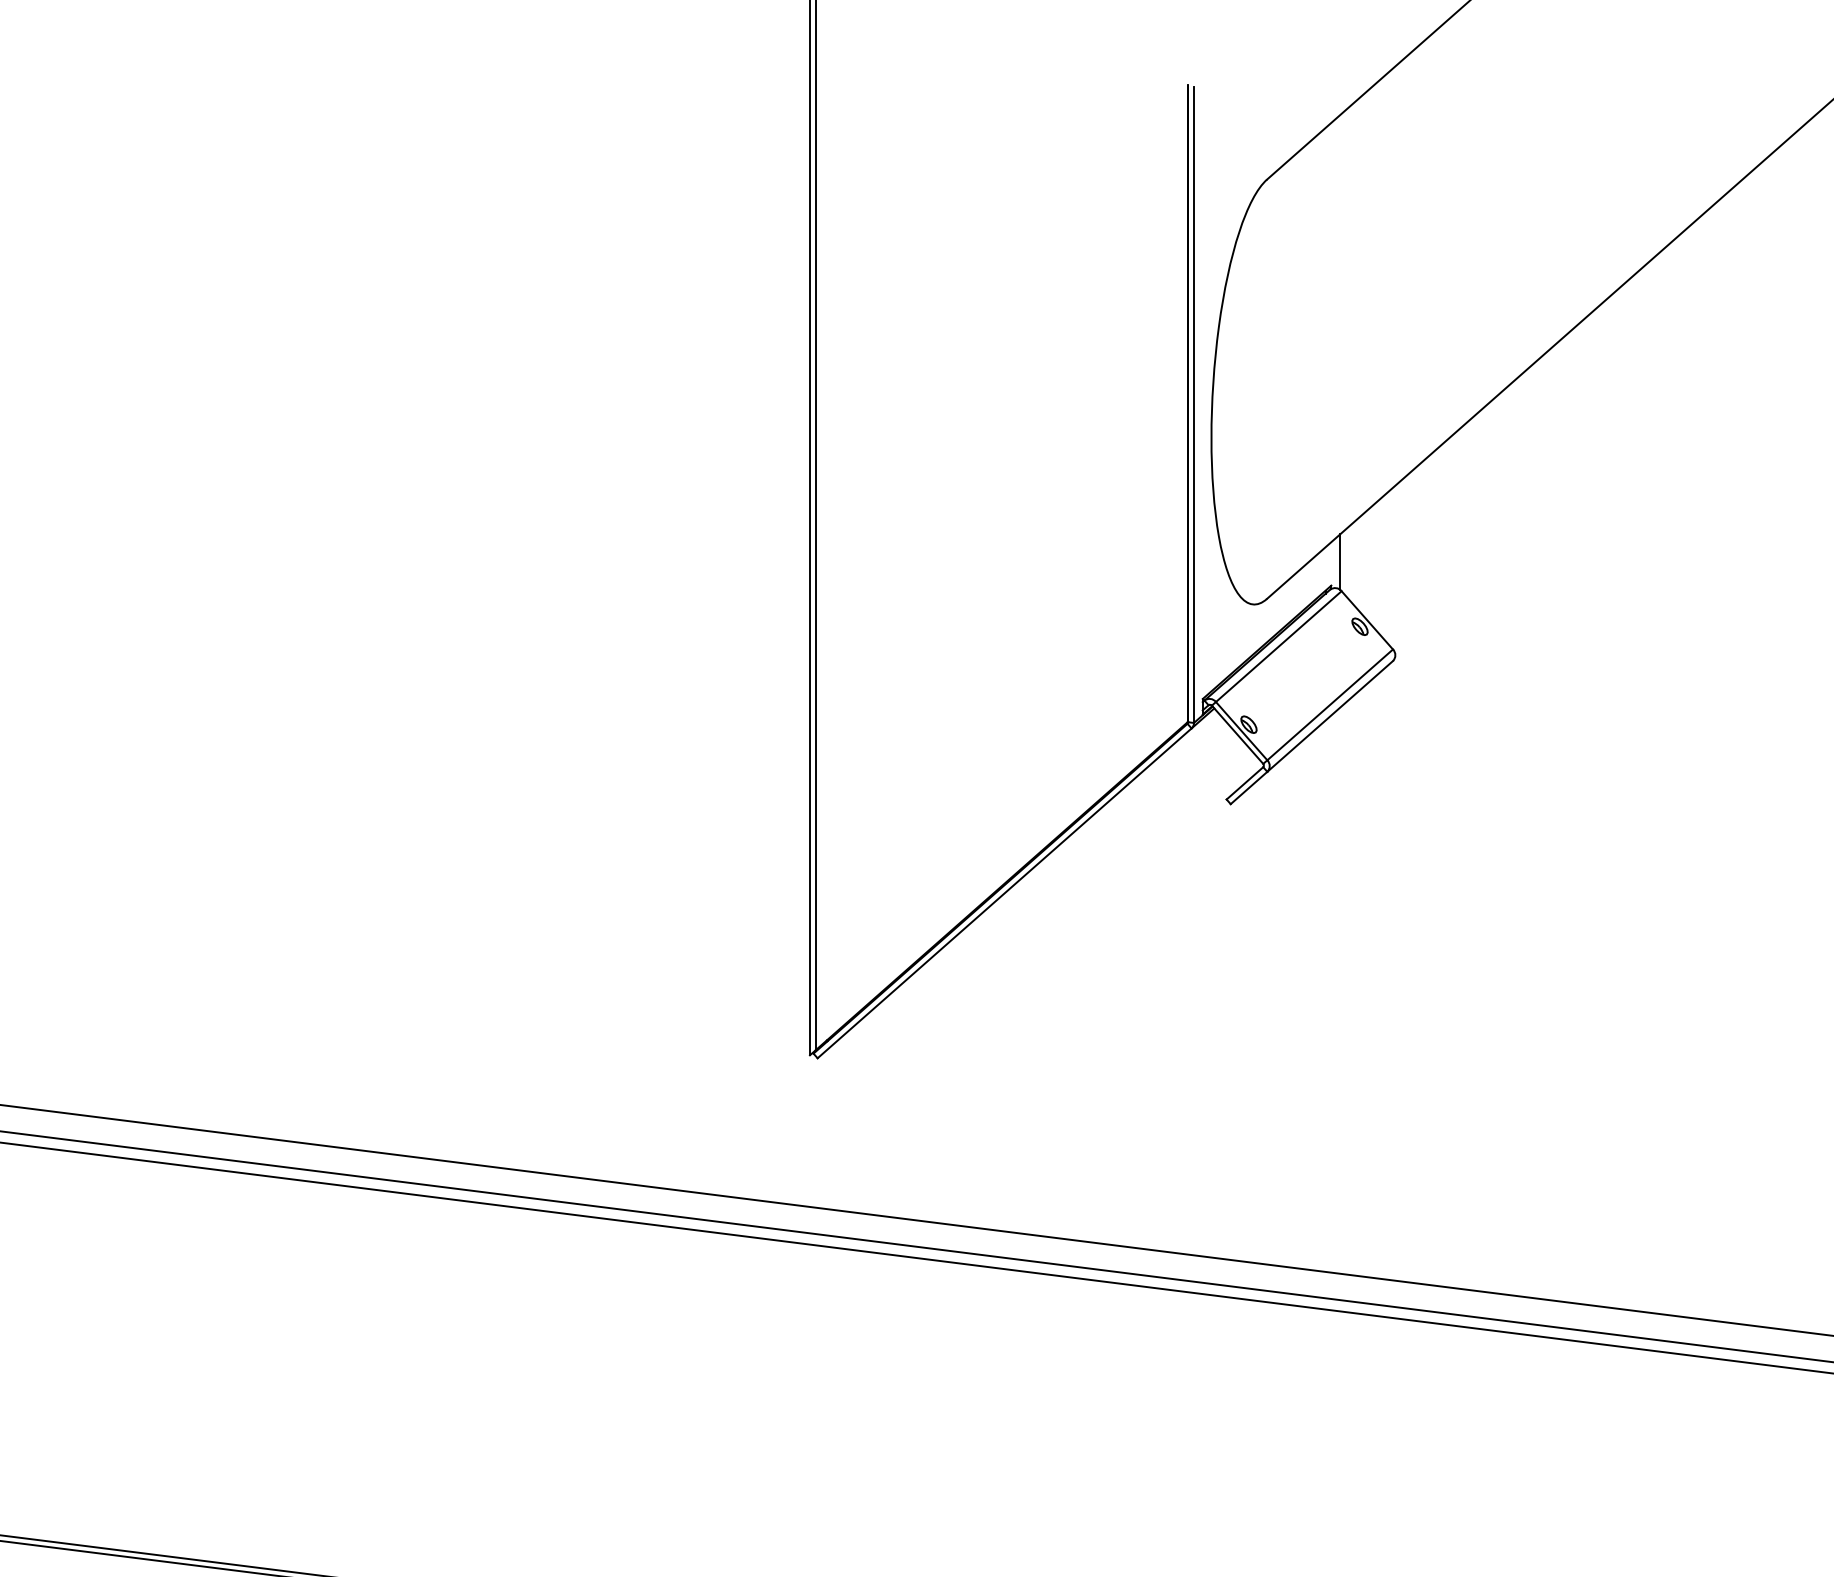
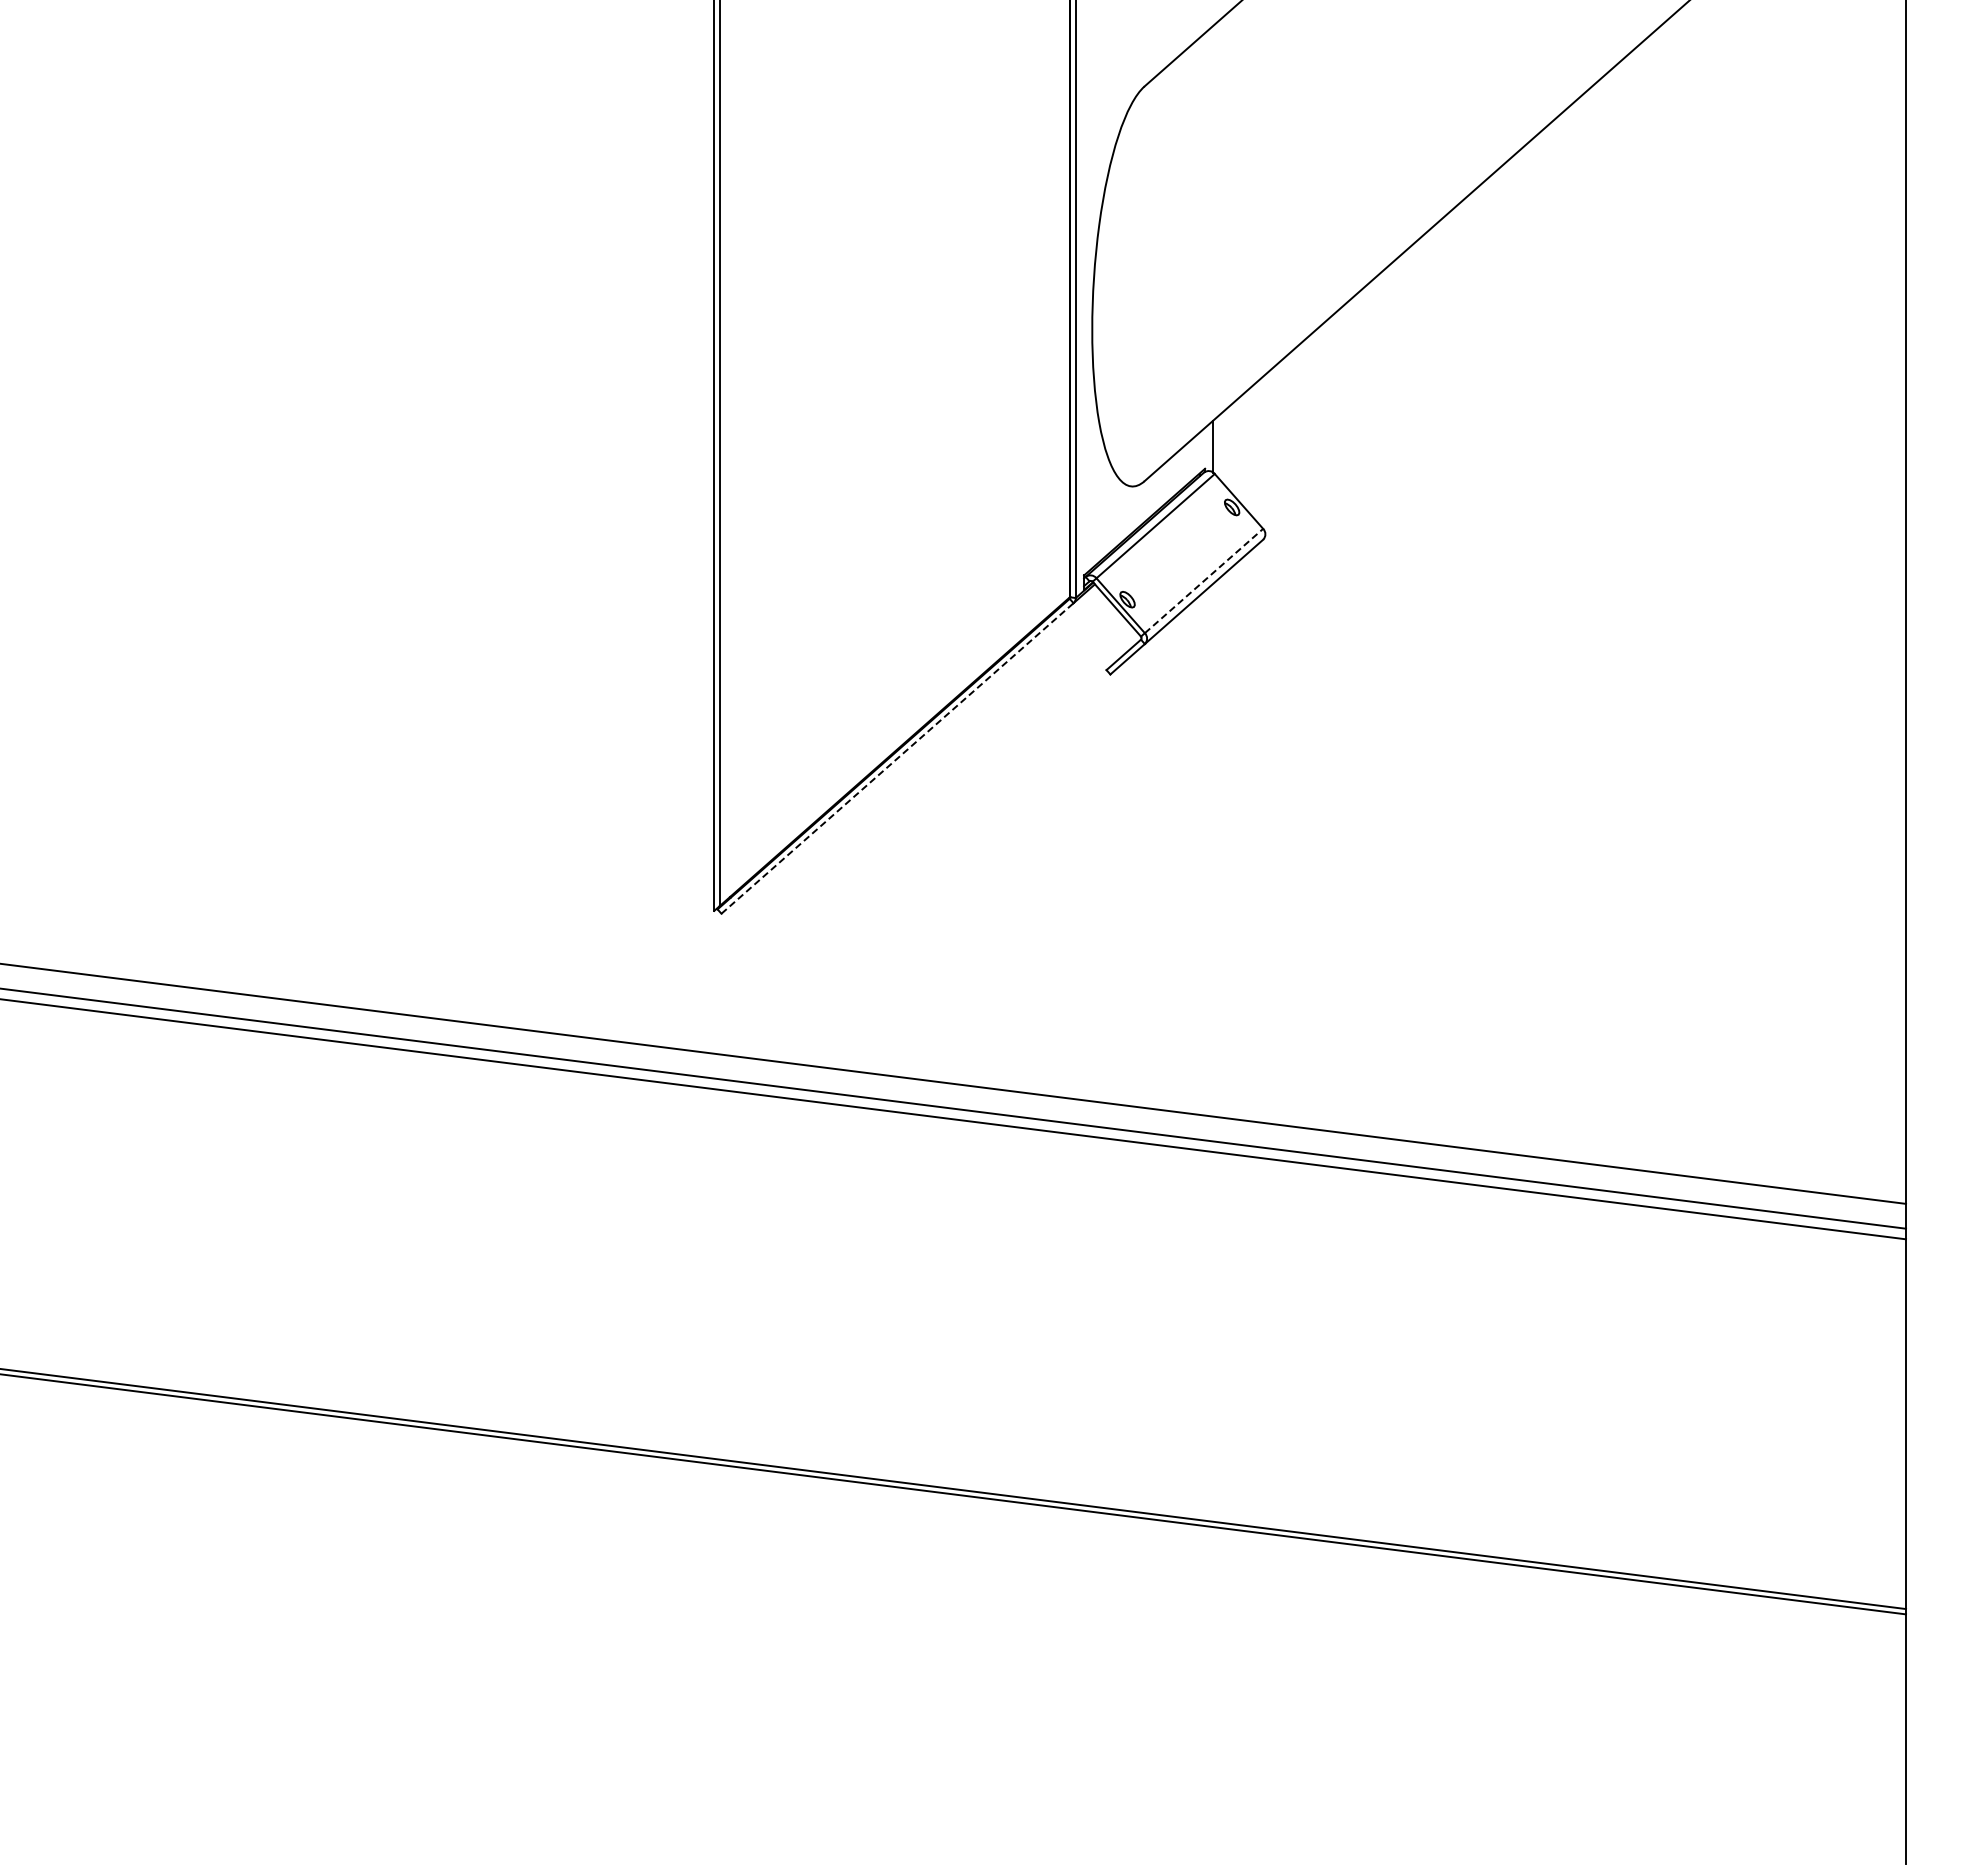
line: (1330, 705) -> (1204, 581), solid -> dashed
line: (1004, 893) -> (897, 758), solid -> dashed

